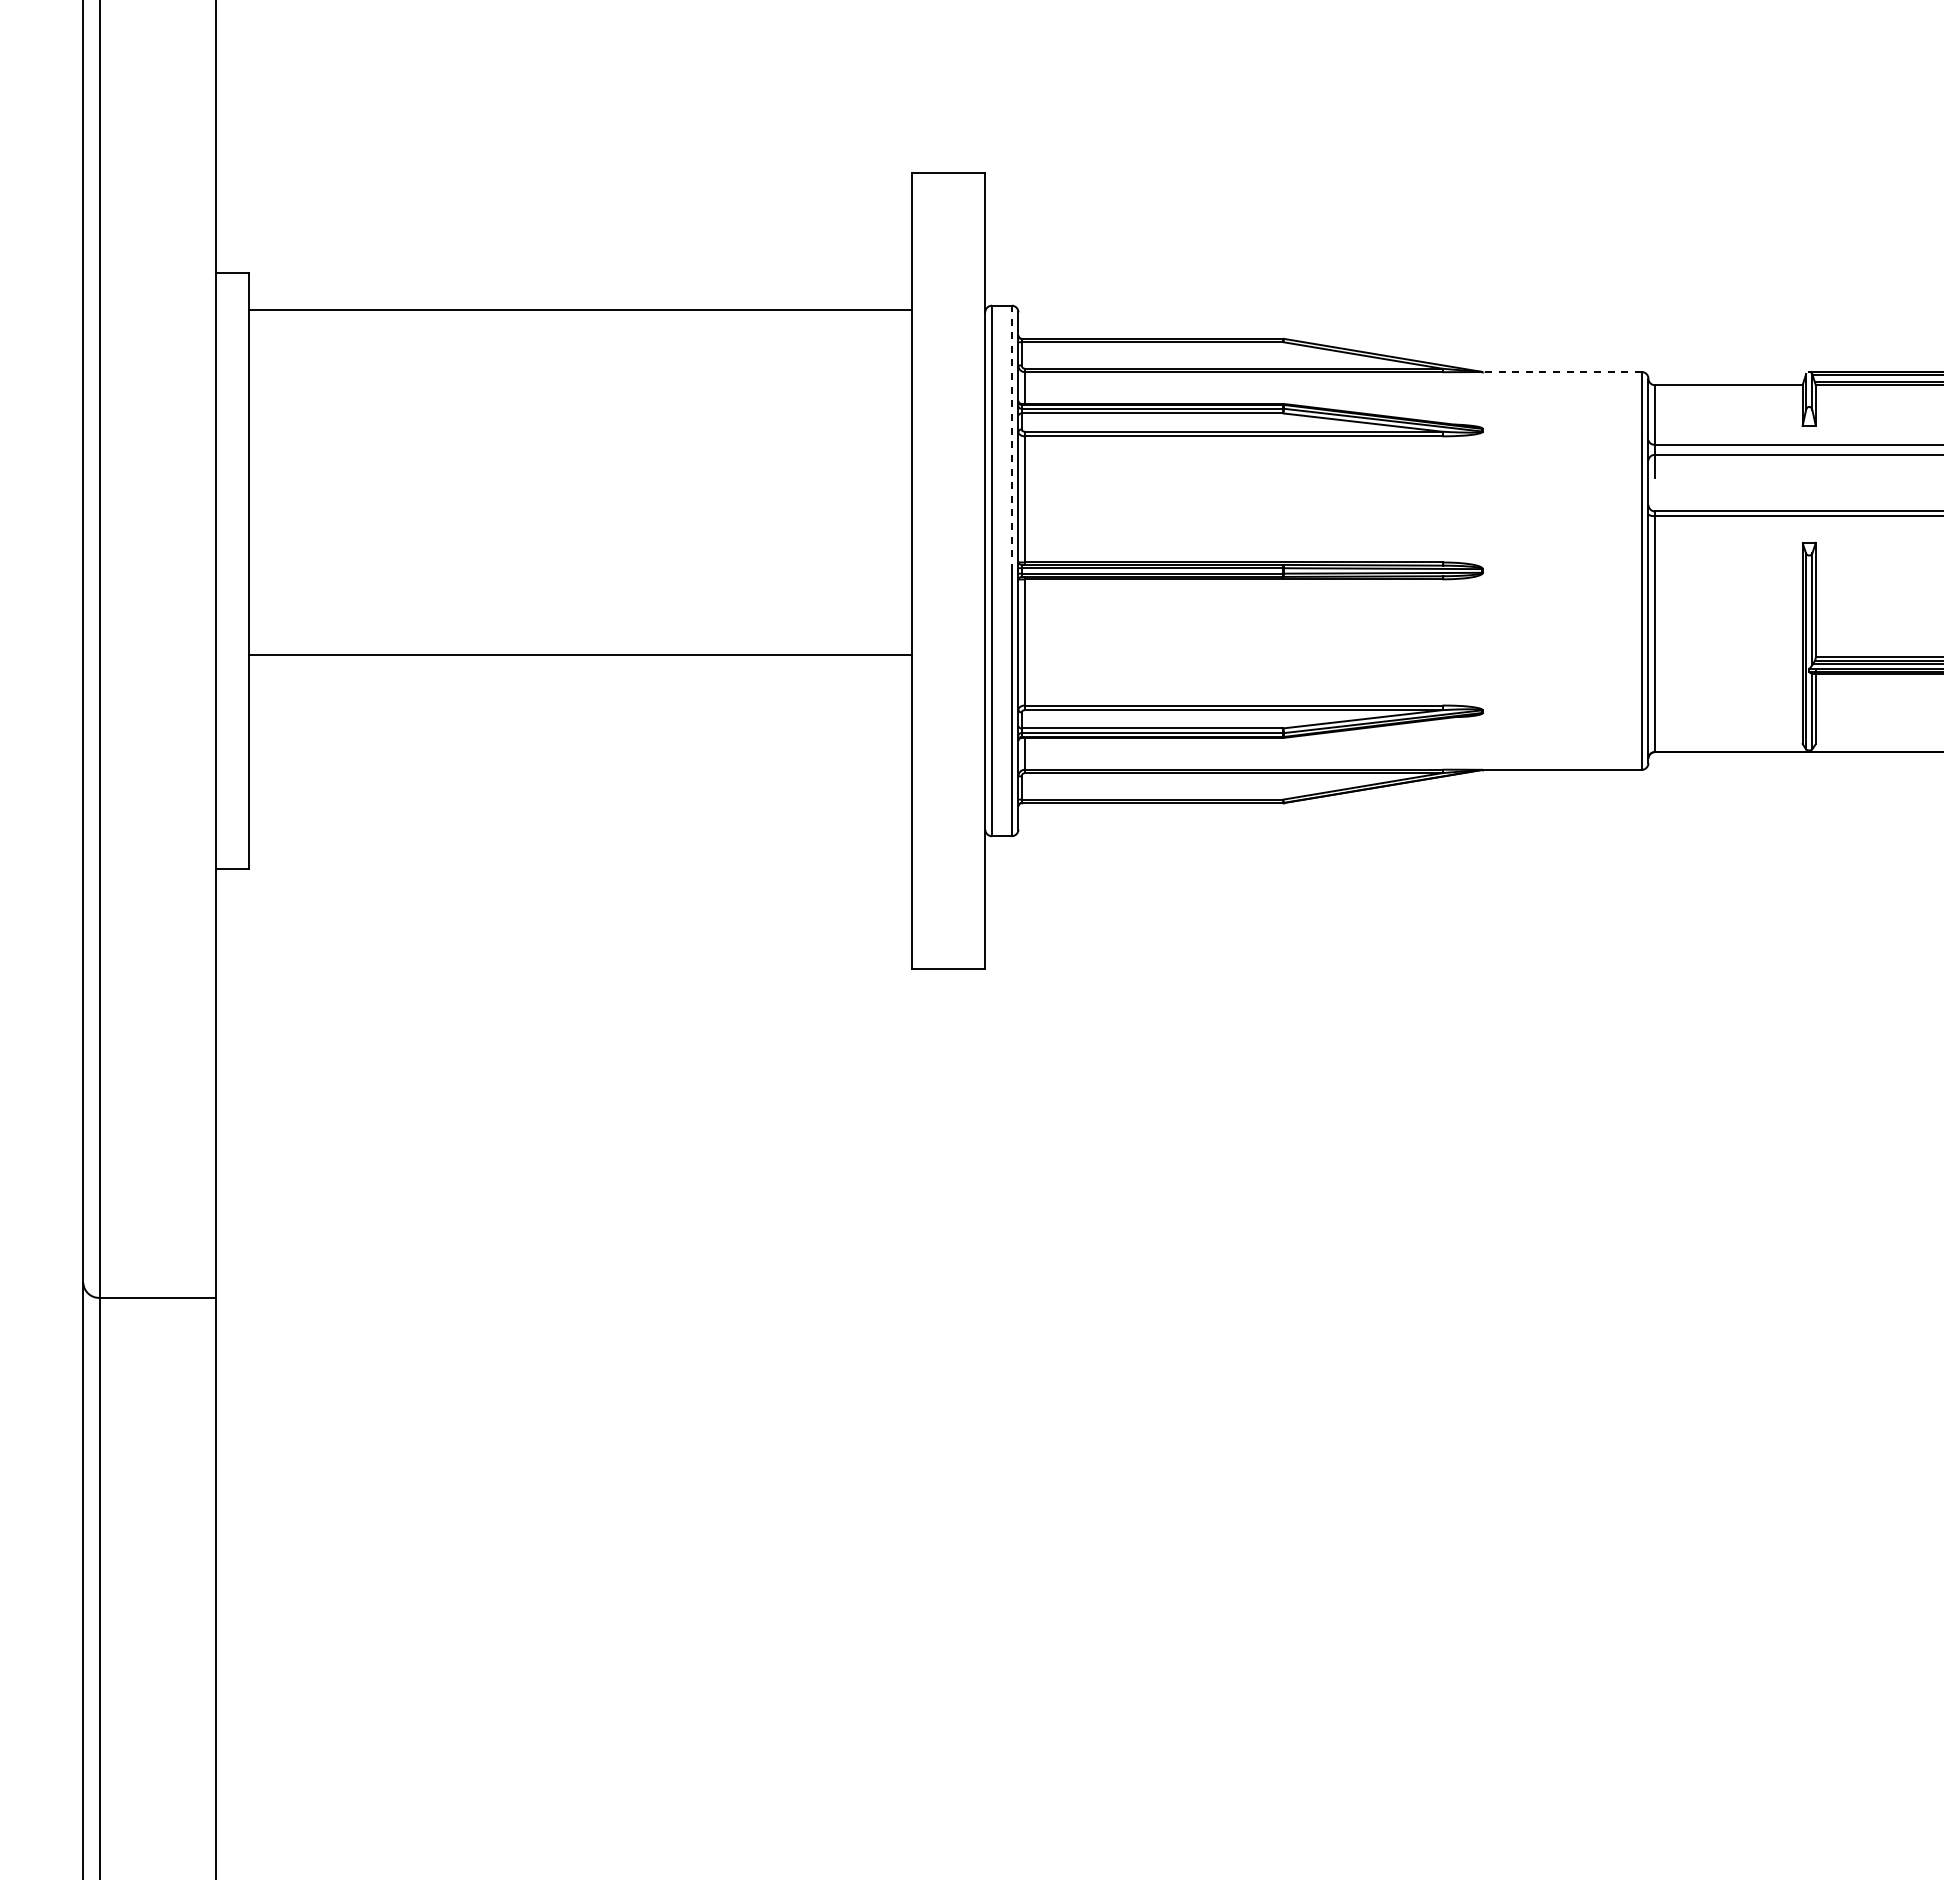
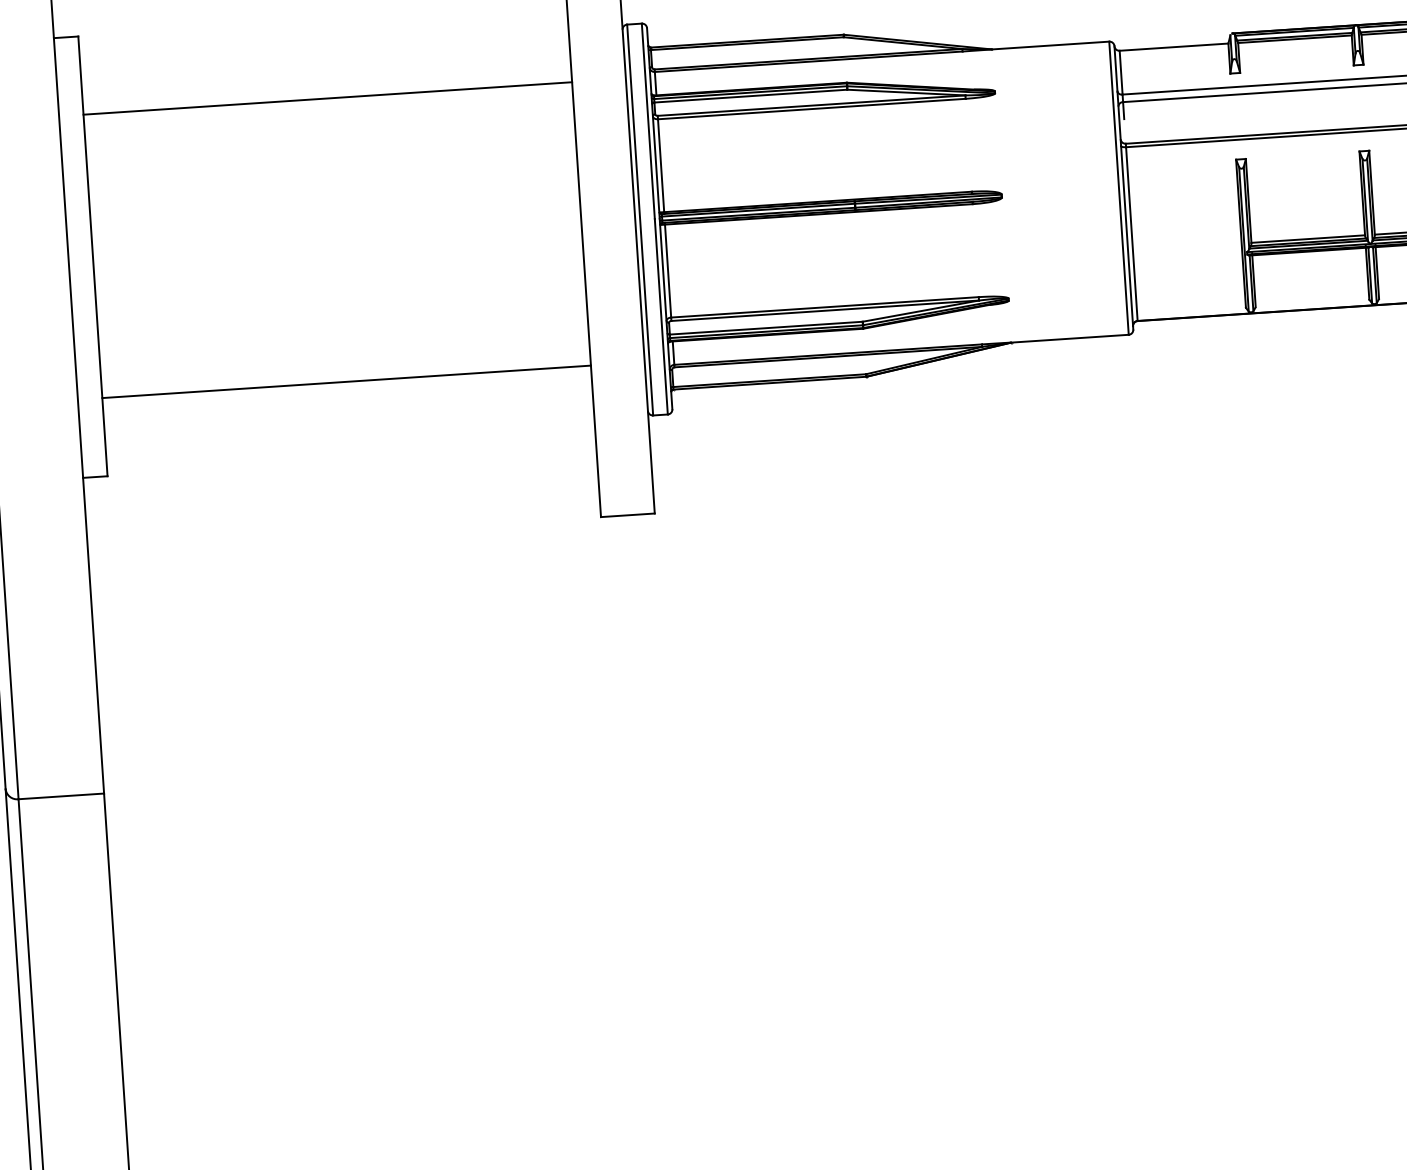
line: (580, 309) -> (327, 98), moved
line: (1561, 372) -> (1050, 45), dashed -> solid
line: (1011, 438) -> (648, 121), dashed -> solid
line: (580, 655) -> (346, 382), moved

